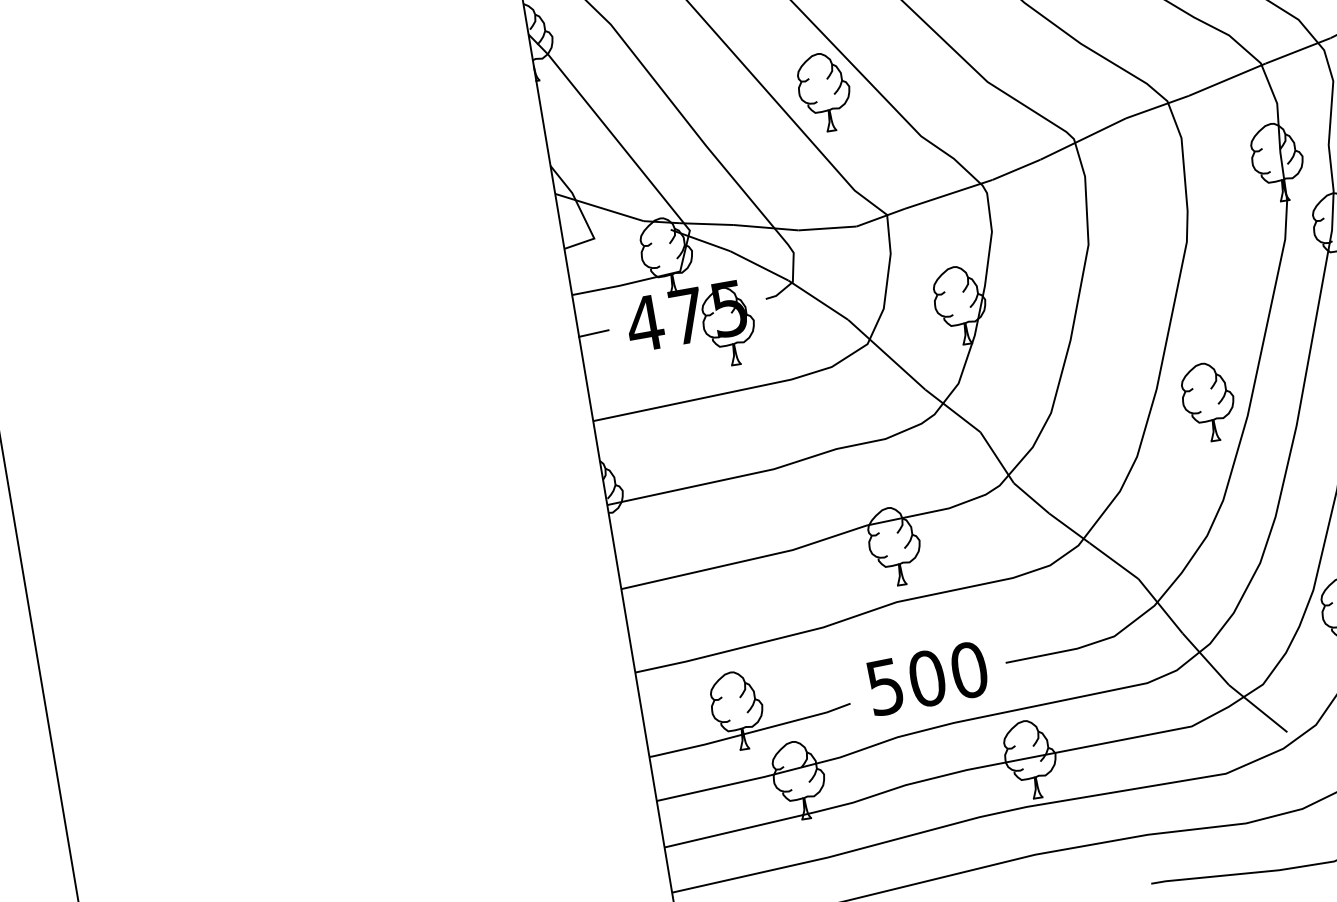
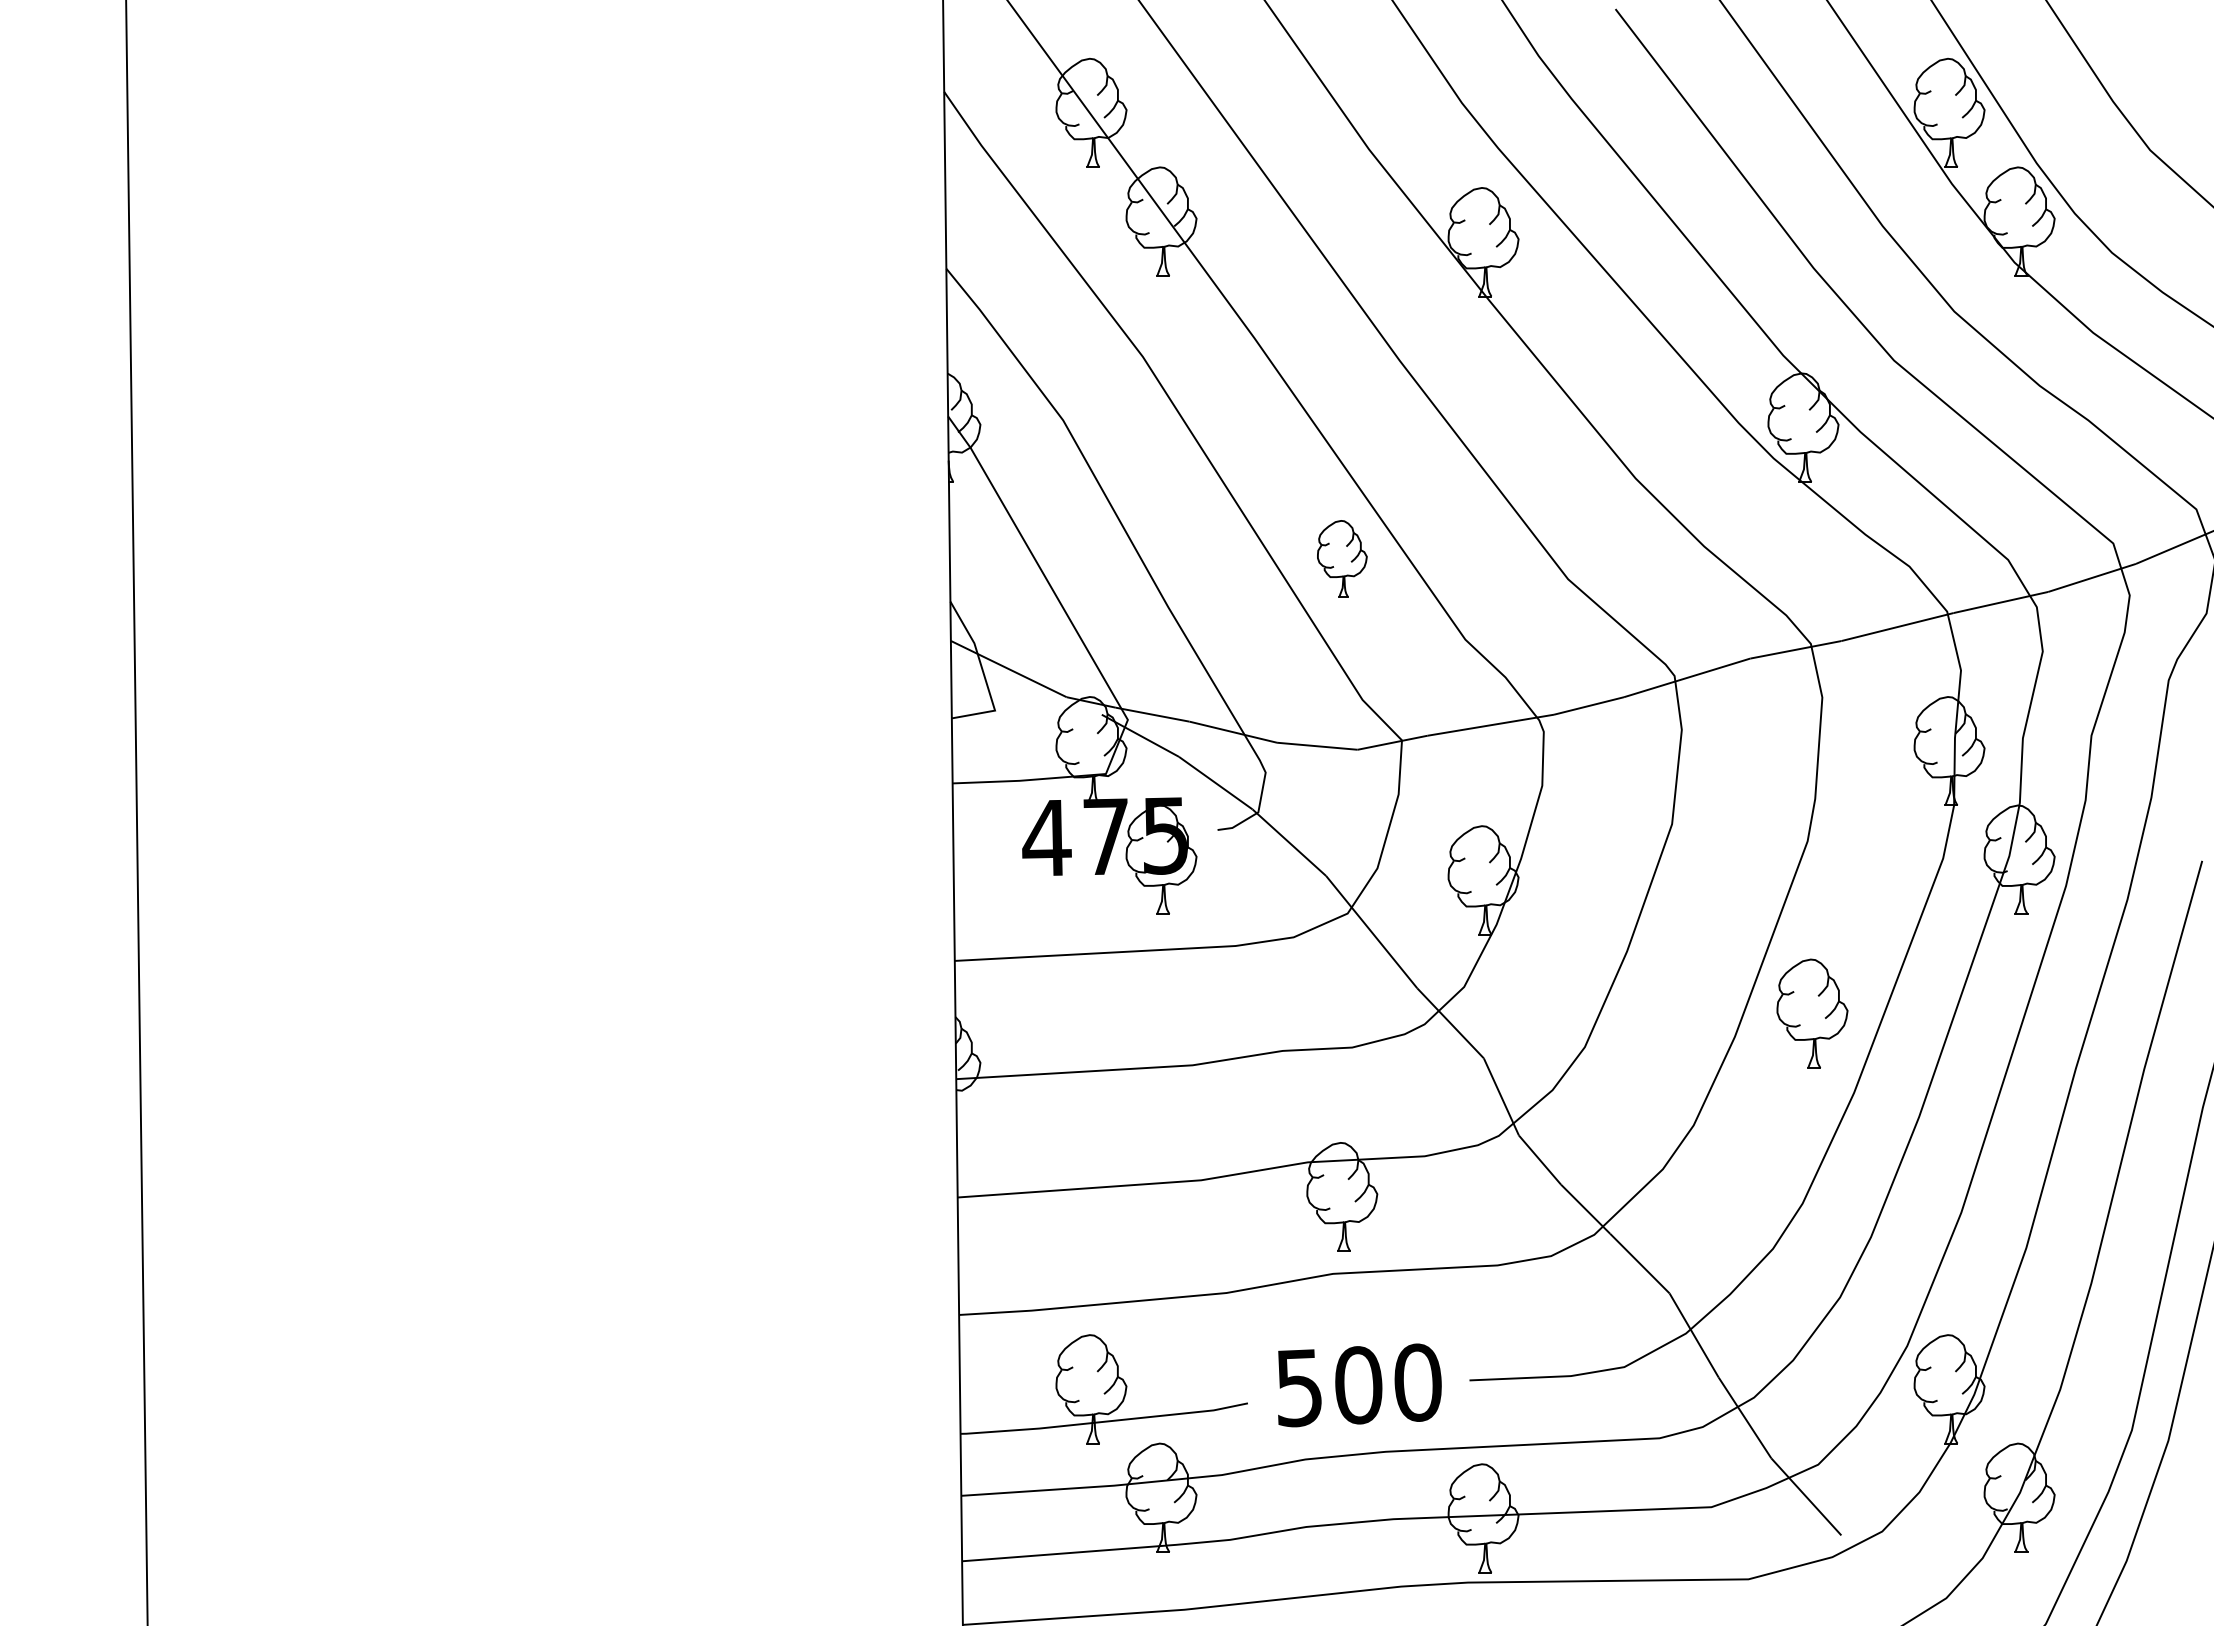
part: (824, 92) -> (1342, 558), size x0.7
line: (594, 333) -> (974, 840), removed
part: (1208, 402) -> (1812, 1013), moved

